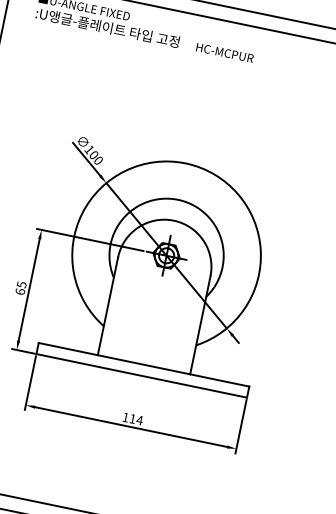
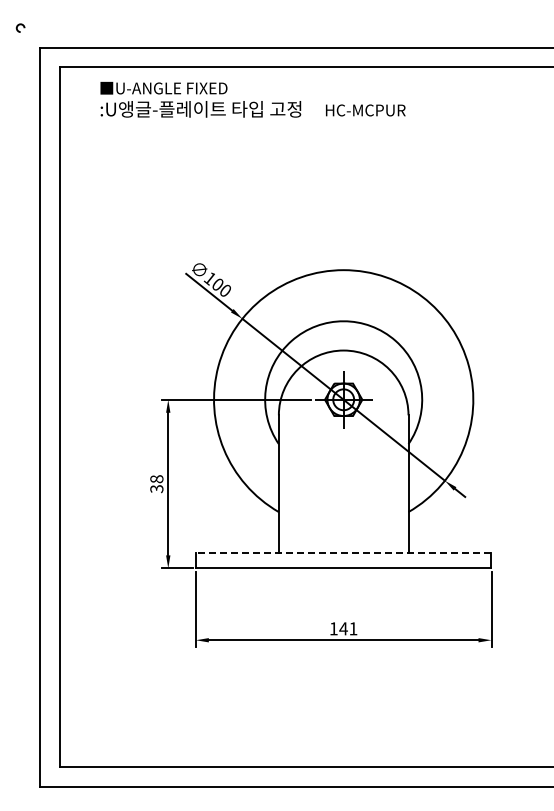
text: (20, 288) -> (156, 484), 65 -> 38
line: (143, 364) -> (343, 552), solid -> dashed
text: (136, 419) -> (348, 628), 114 -> 141

